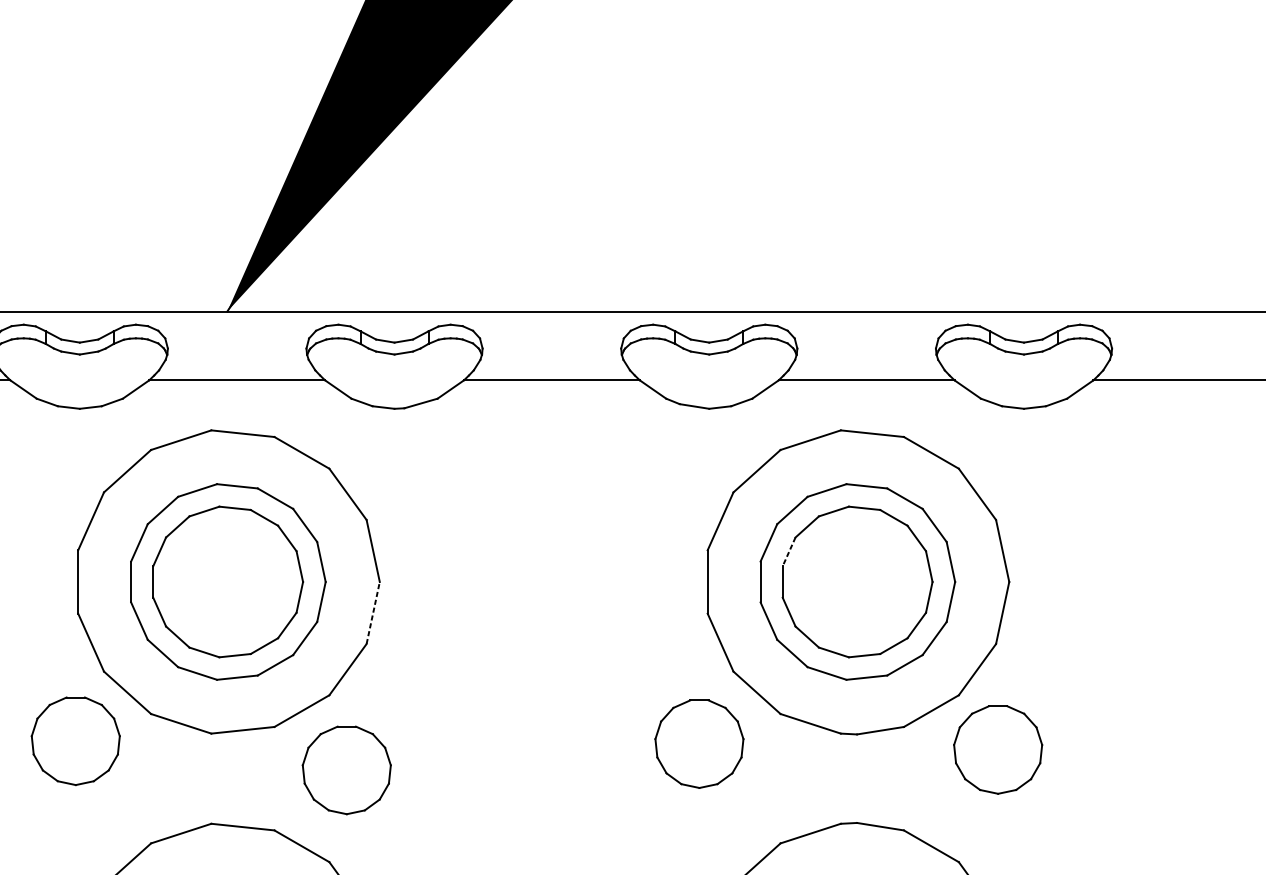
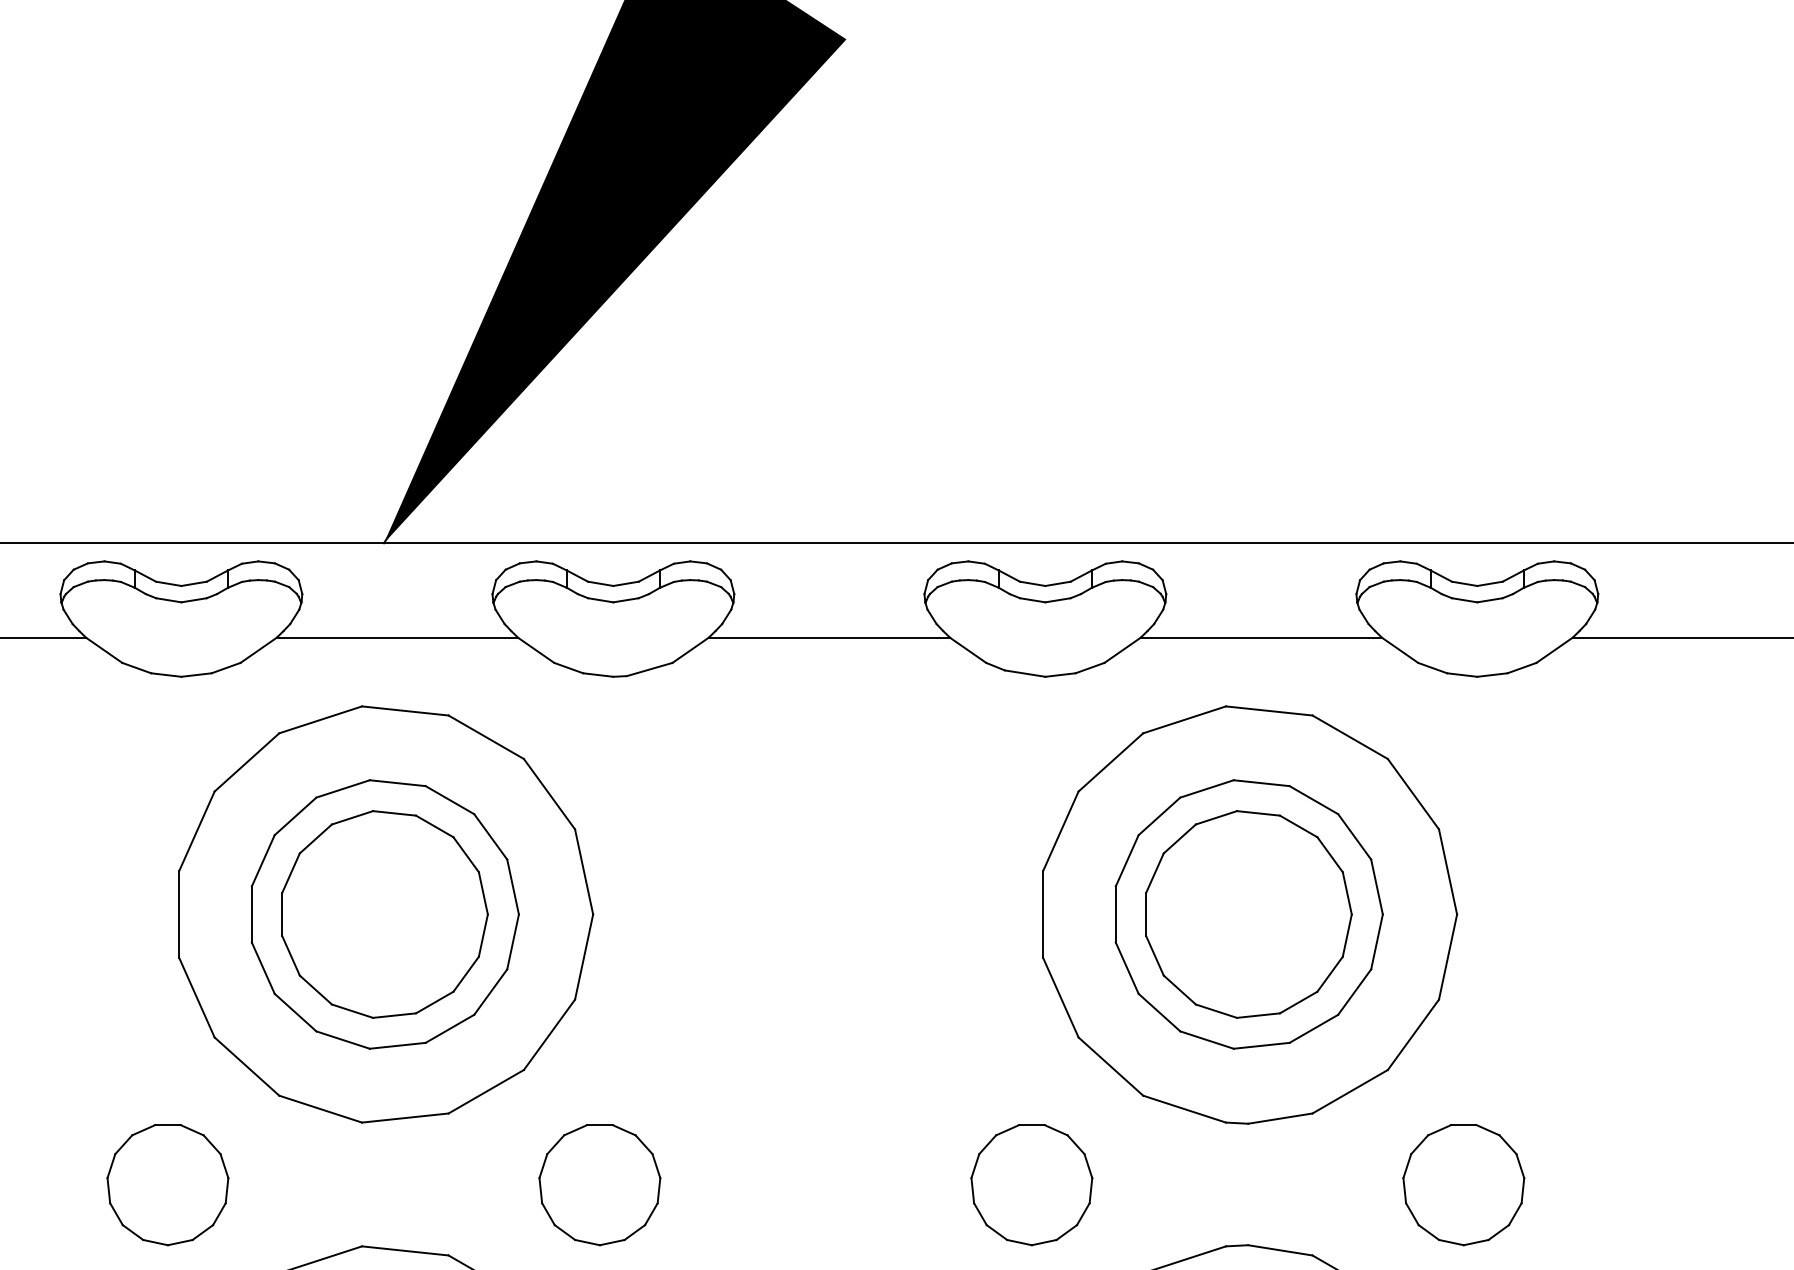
line: (788, 552) -> (1154, 873), dashed -> solid
line: (373, 613) -> (584, 957), dashed -> solid
part: (75, 741) -> (167, 1185), moved
part: (699, 744) -> (1031, 1185), moved
part: (997, 750) -> (1463, 1185), moved
part: (346, 770) -> (599, 1185), moved

